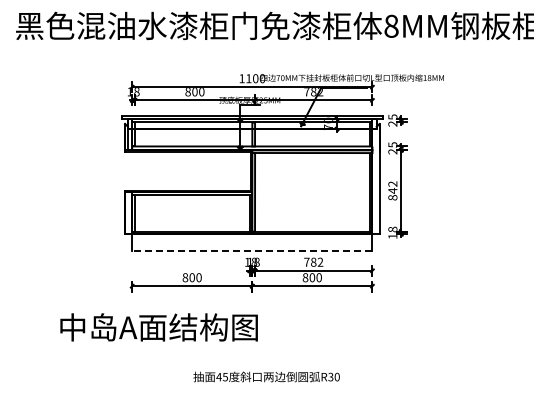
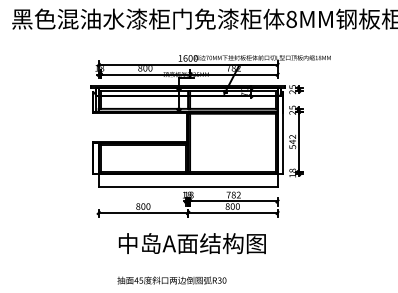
text: (248, 78) -> (185, 58), 1100 -> 1600
text: (392, 197) -> (292, 146), 842 -> 542
line: (251, 250) -> (187, 186), dashed -> solid
text: (158, 327) -> (191, 243), moved
text: (266, 376) -> (171, 280), moved

